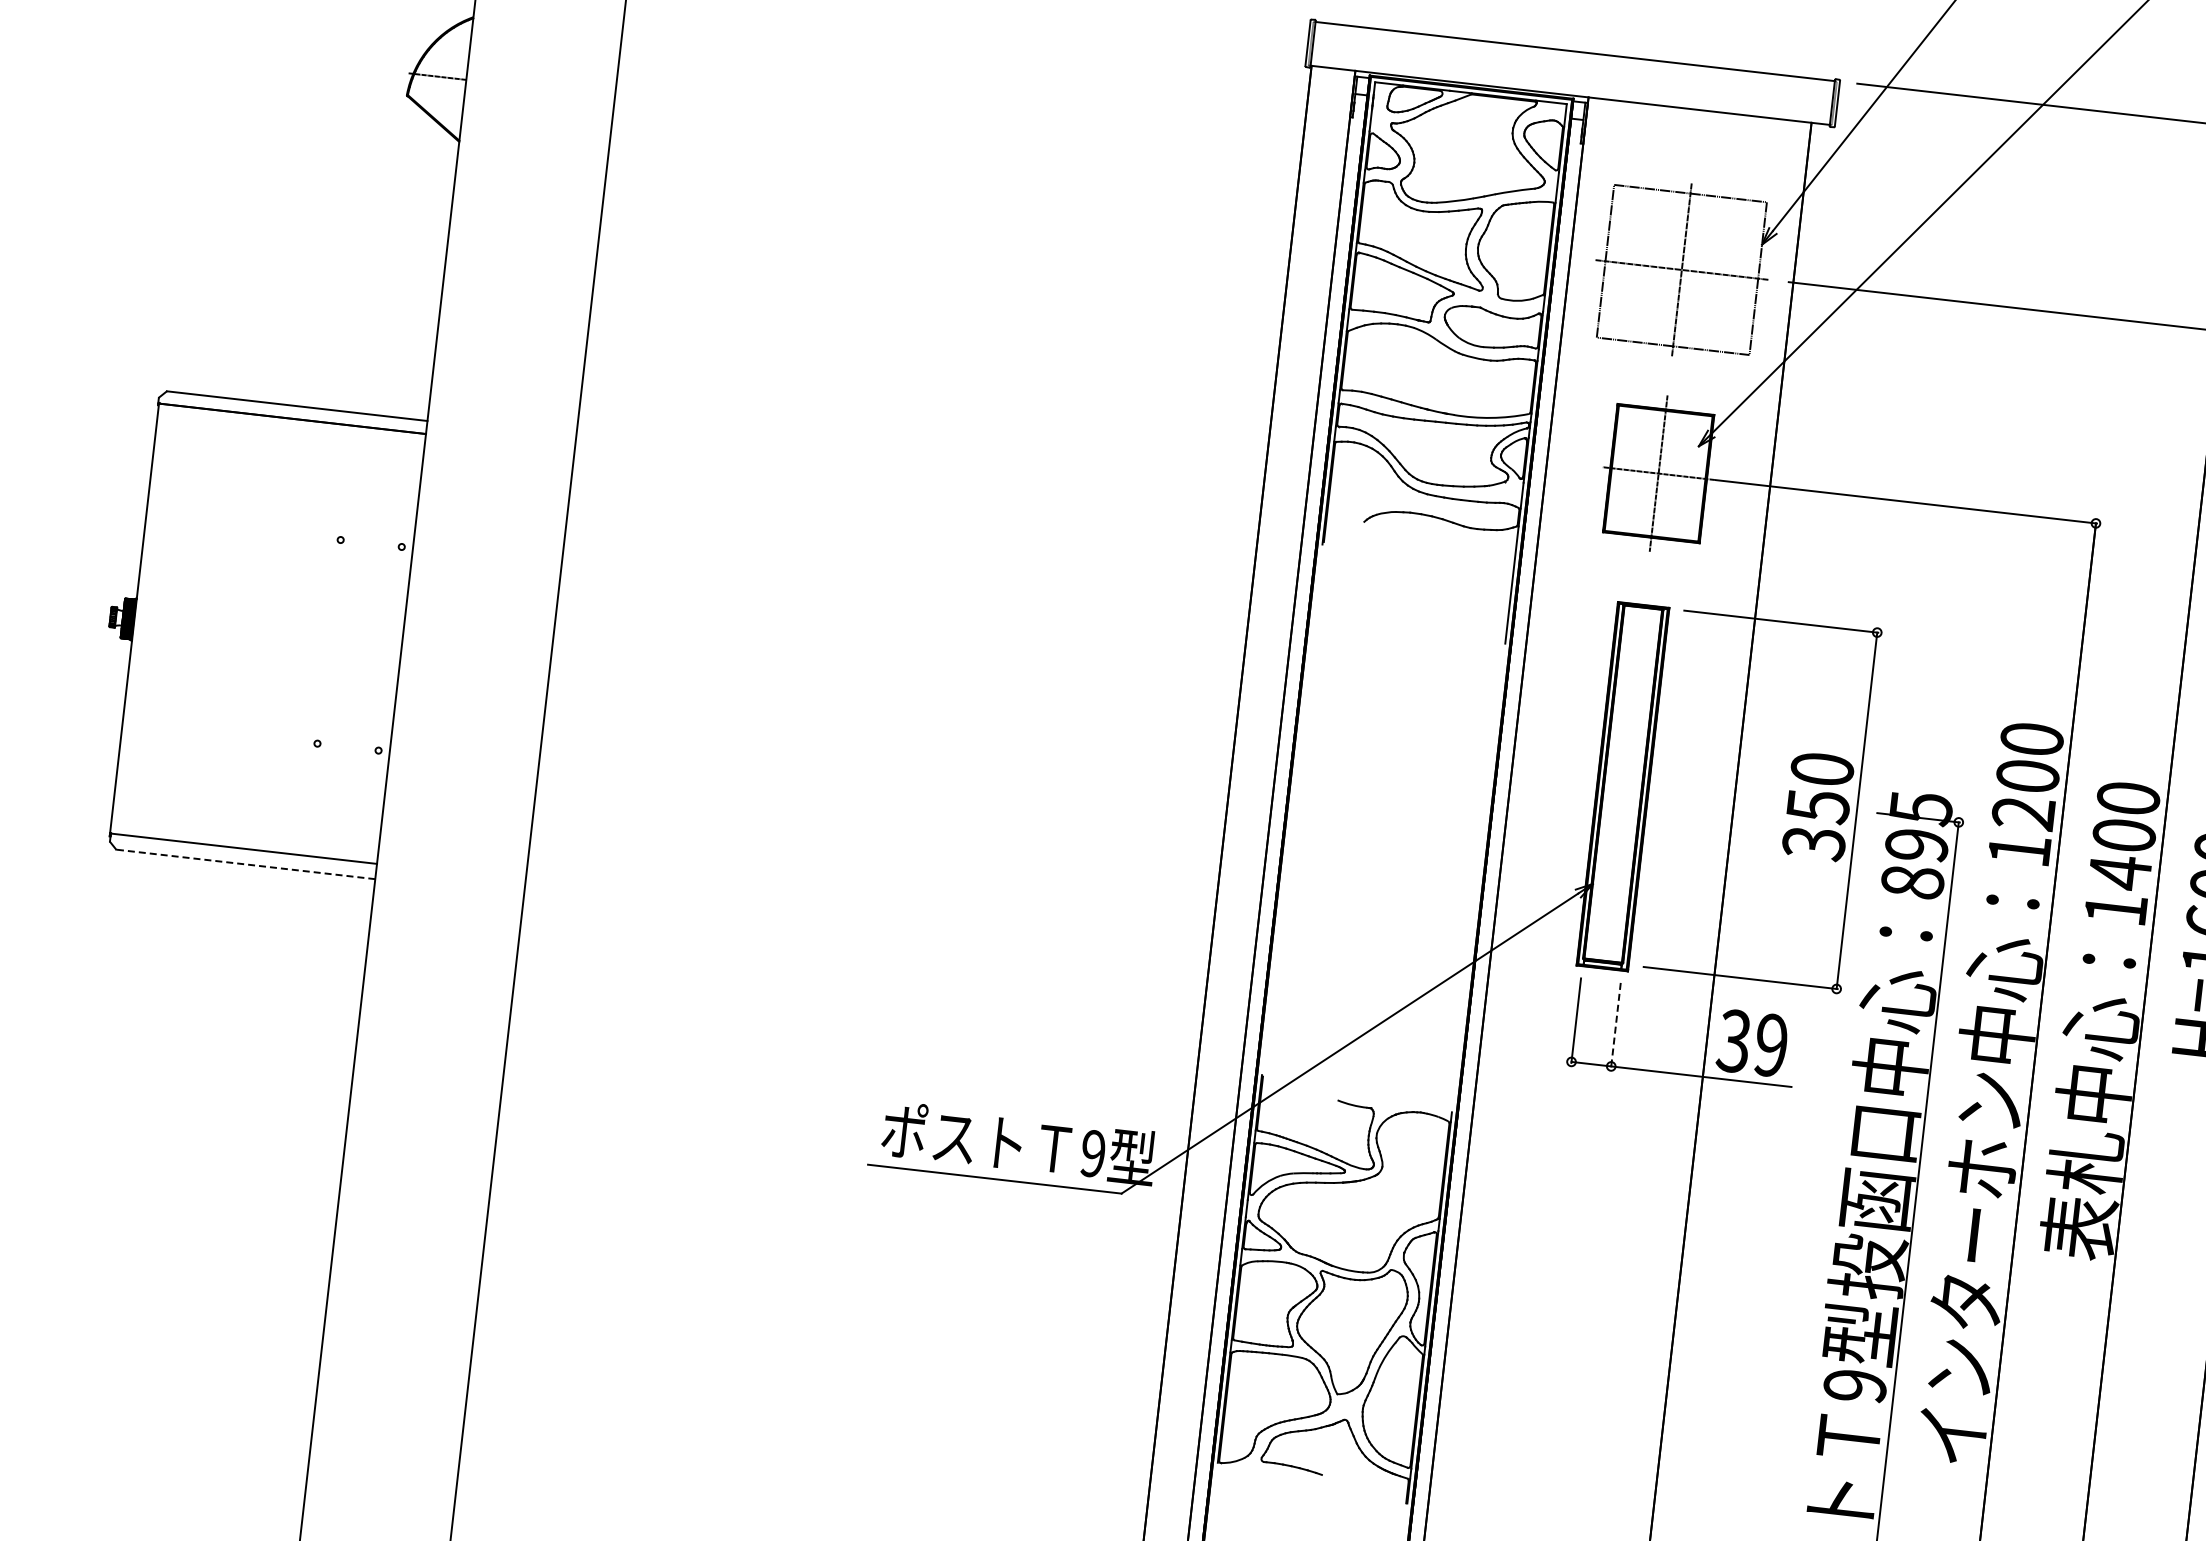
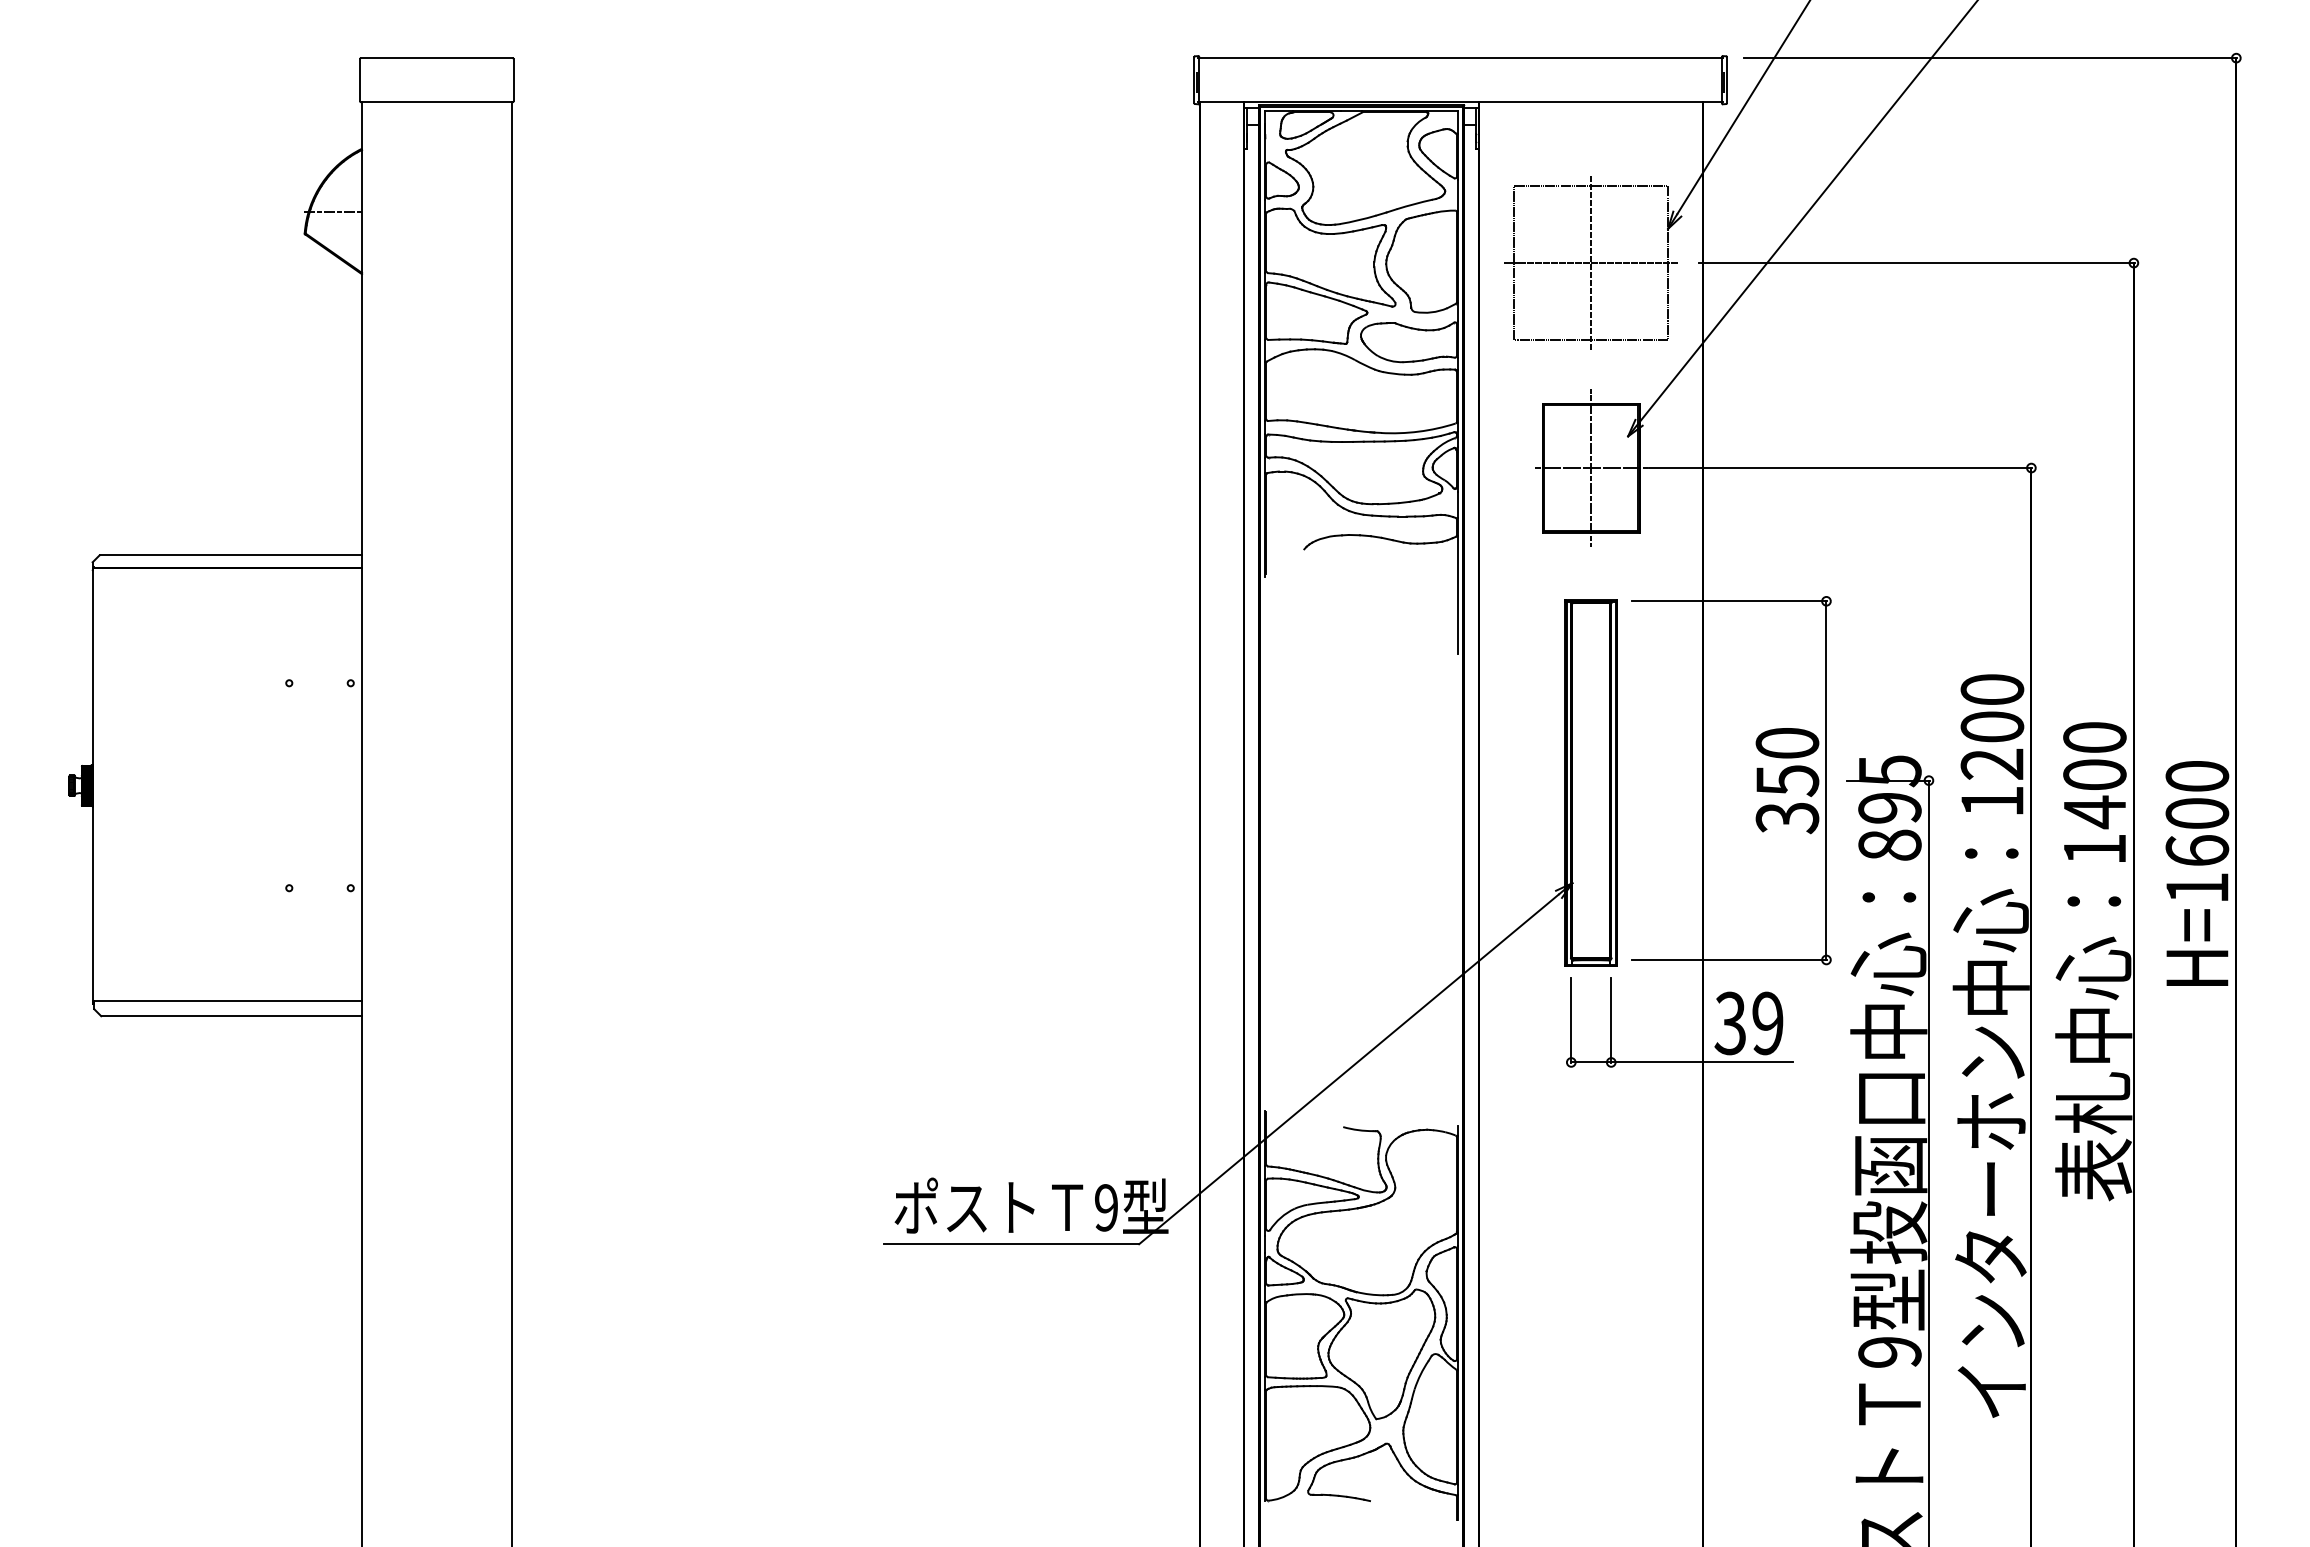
line: (245, 864) -> (231, 1016), dashed -> solid
line: (1616, 1024) -> (1611, 1020), dashed -> solid

